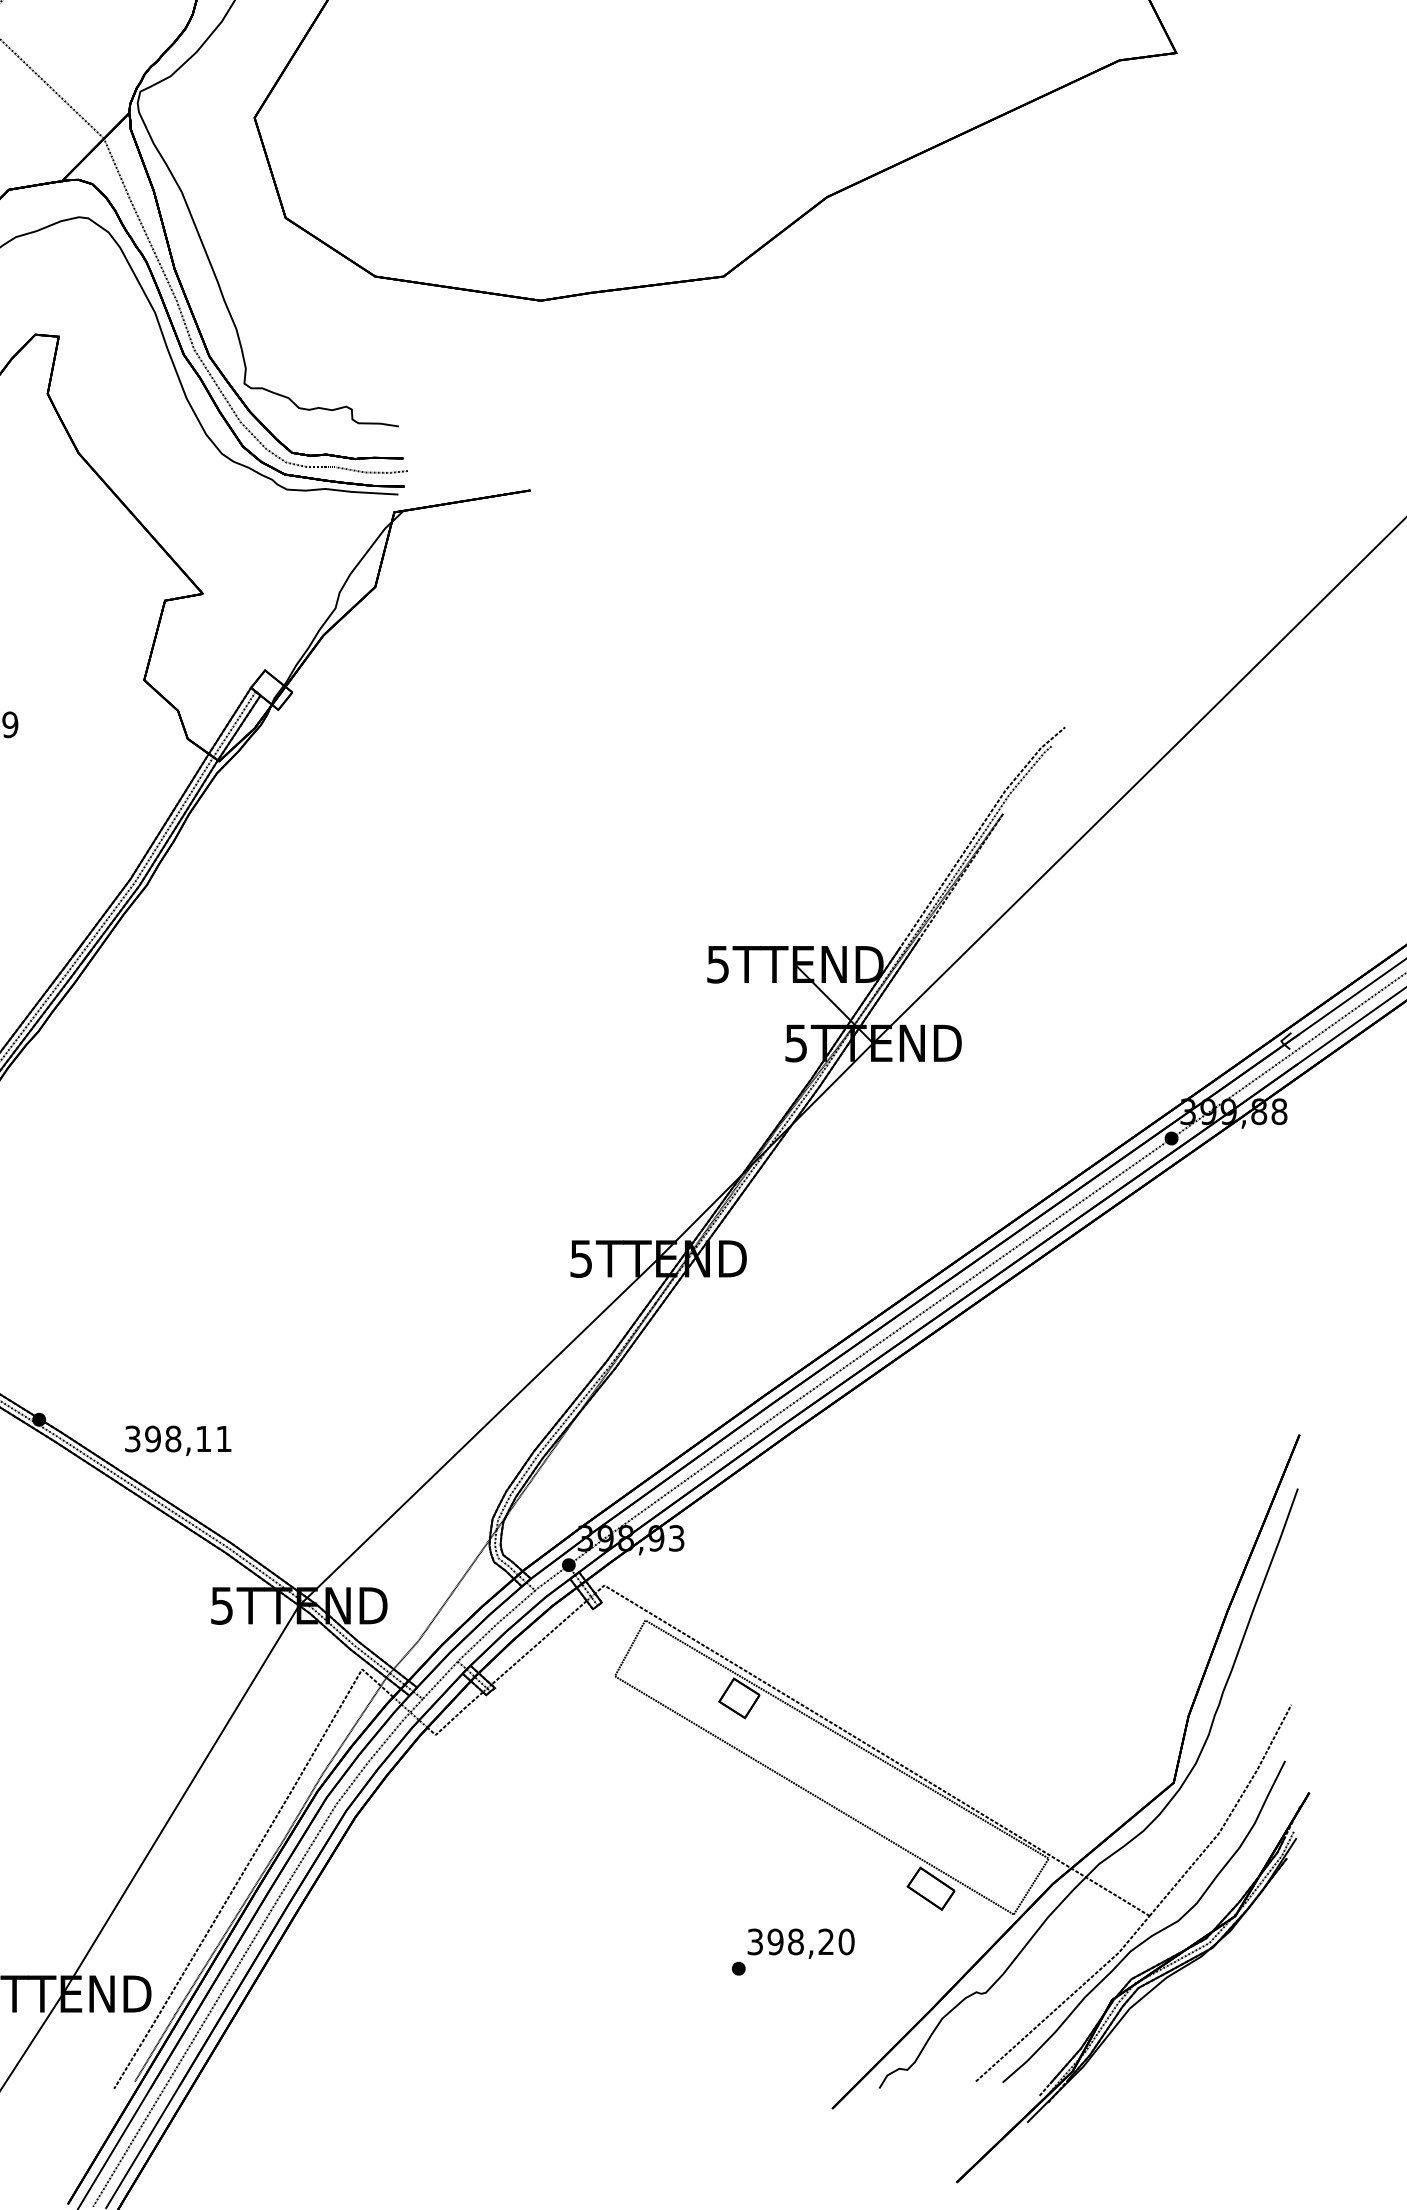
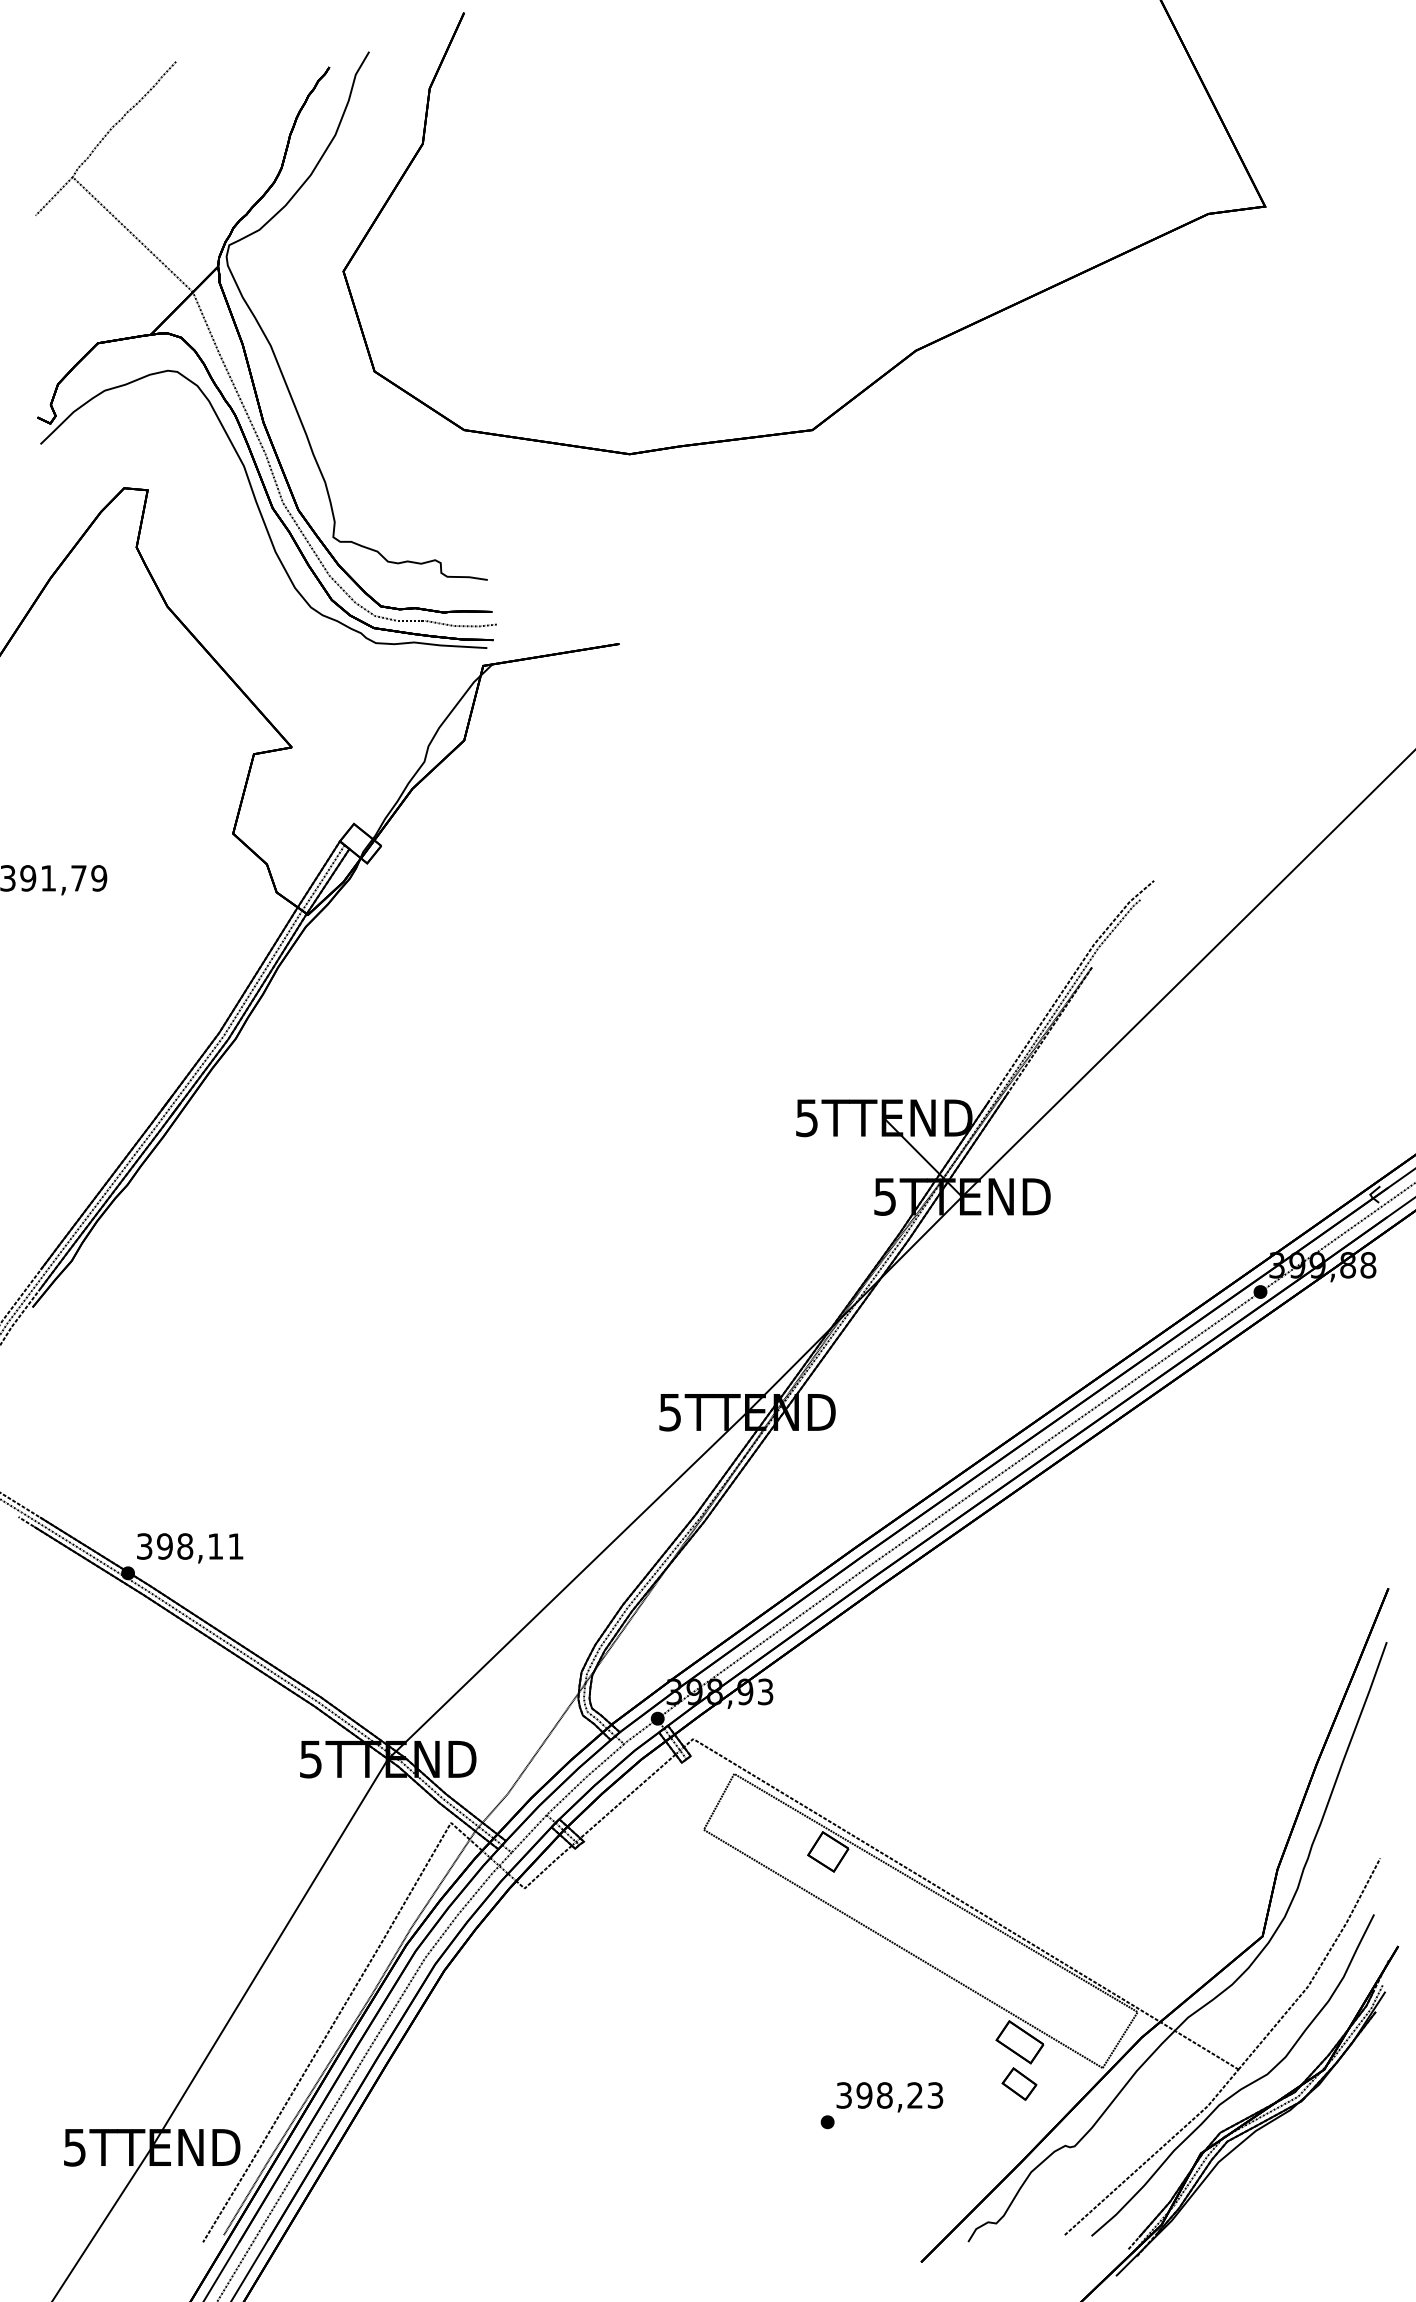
text: (178, 1440) -> (190, 1548), moved
part: (930, 1929) -> (1019, 2083), added
text: (846, 1941) -> (935, 2095), 398,20 -> 398,23

